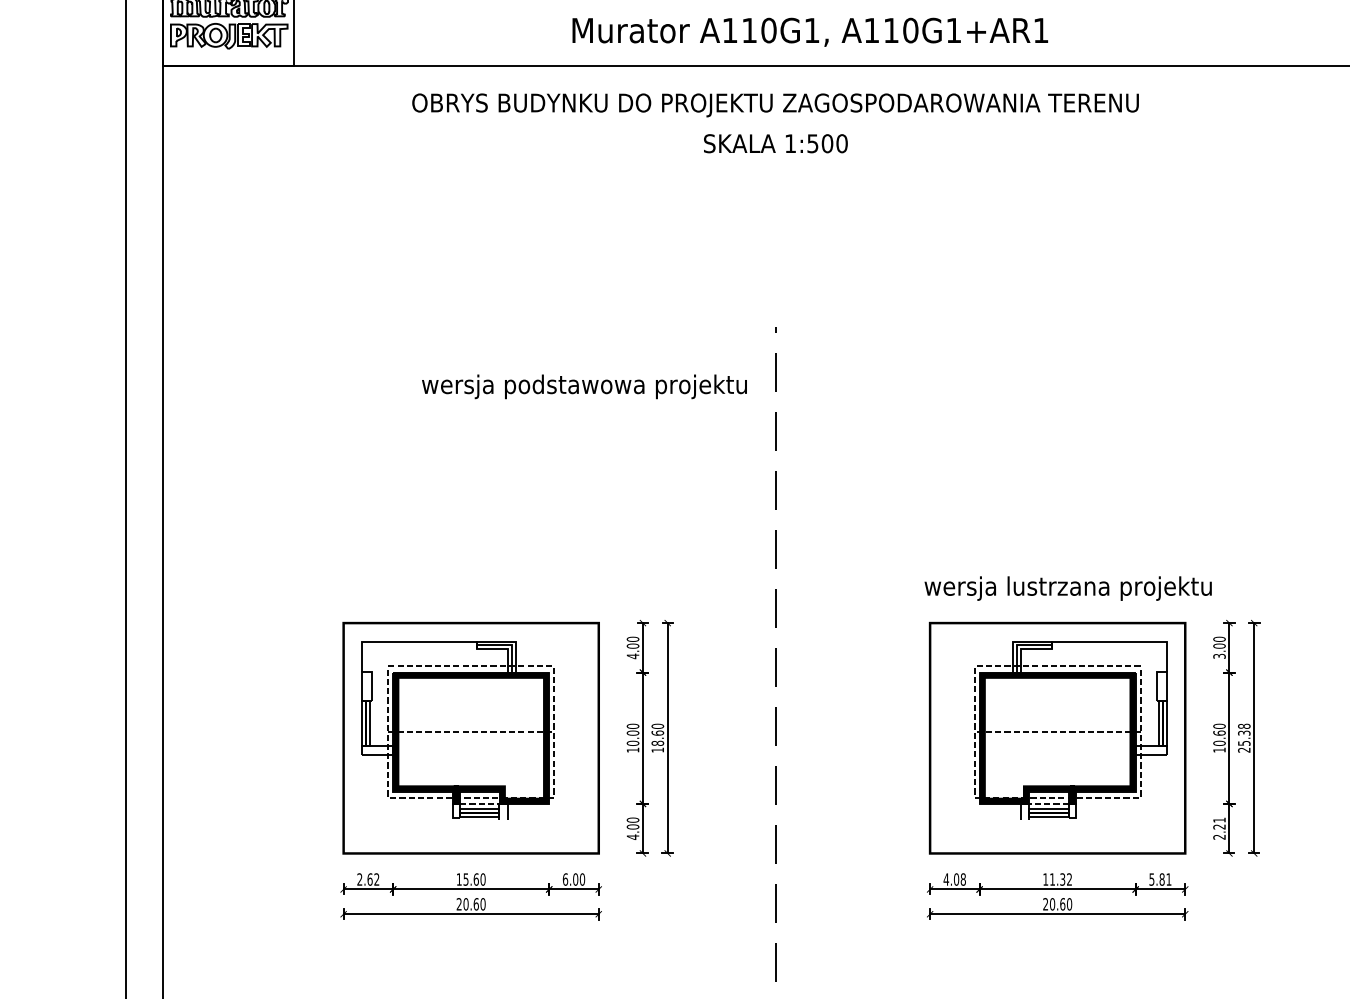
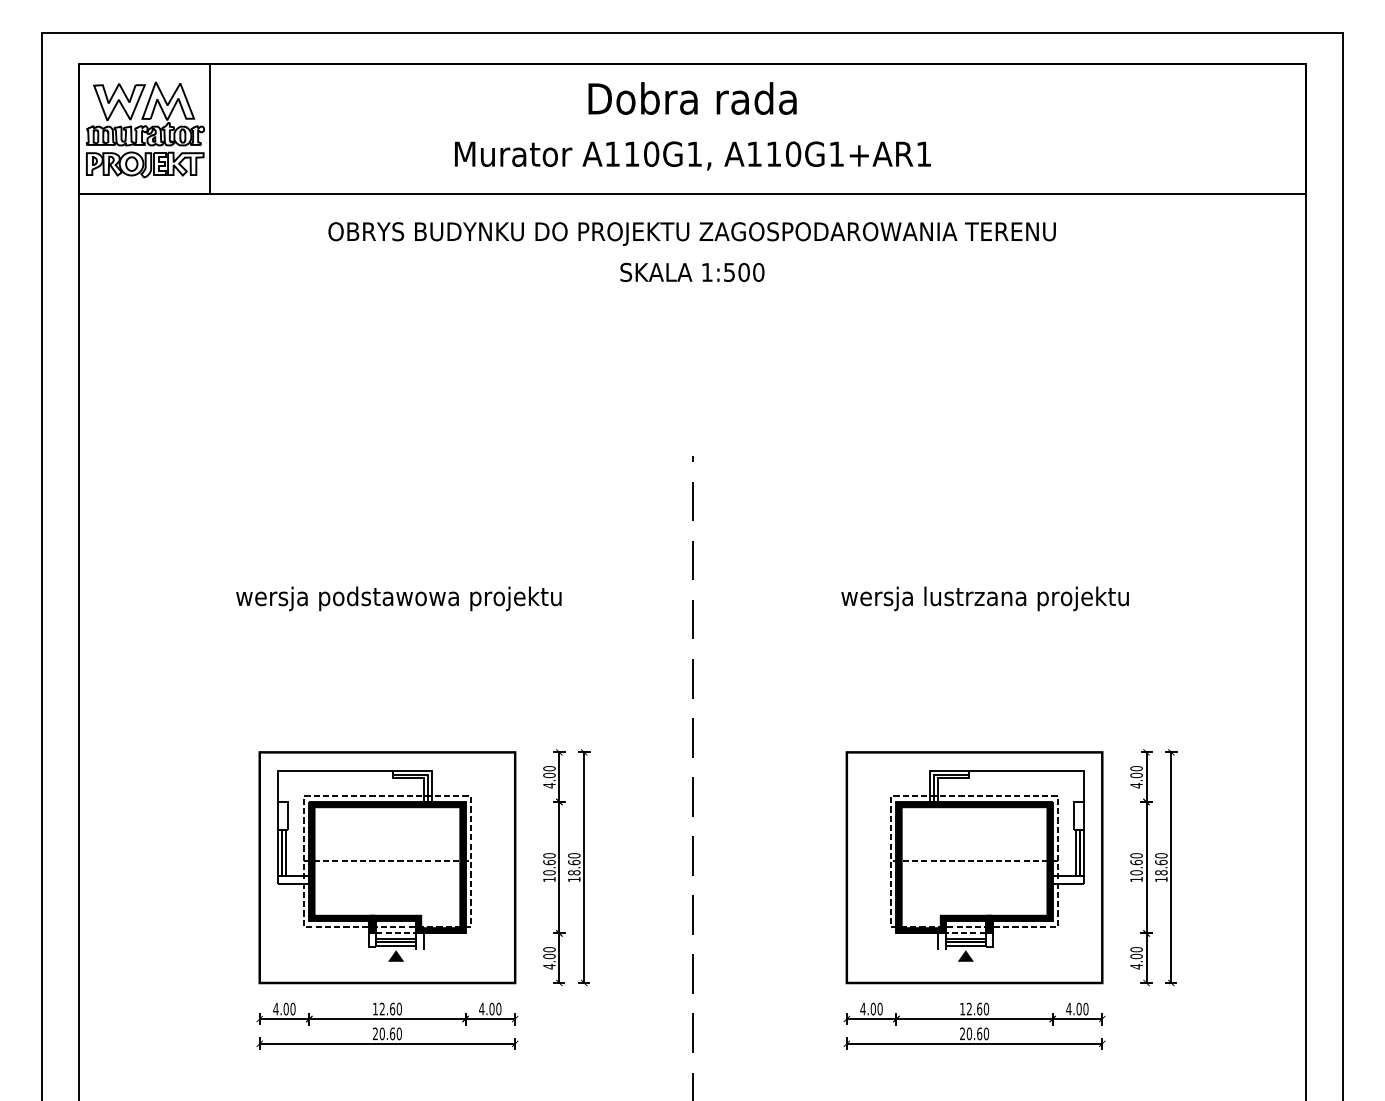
text: (809, 31) -> (692, 155), moved
text: (584, 386) -> (398, 598), moved
text: (1067, 588) -> (984, 598), moved
text: (1219, 656) -> (1136, 785), 3.00 -> 4.00
text: (633, 732) -> (549, 861), 10.00 -> 10.60
text: (1244, 738) -> (1161, 867), 25.38 -> 18.60
fill: (480, 826) -> (396, 955), added
fill: (1048, 826) -> (965, 955), added
text: (1219, 828) -> (1136, 958), 2.21 -> 4.00
text: (368, 878) -> (284, 1008), 2.62 -> 4.00
text: (465, 878) -> (381, 1008), 15.60 -> 12.60
text: (565, 878) -> (481, 1008), 6.00 -> 4.00
text: (1060, 878) -> (977, 1008), 11.32 -> 12.60
text: (1160, 878) -> (1077, 1008), 5.81 -> 4.00
text: (962, 879) -> (879, 1009), 4.08 -> 4.00

